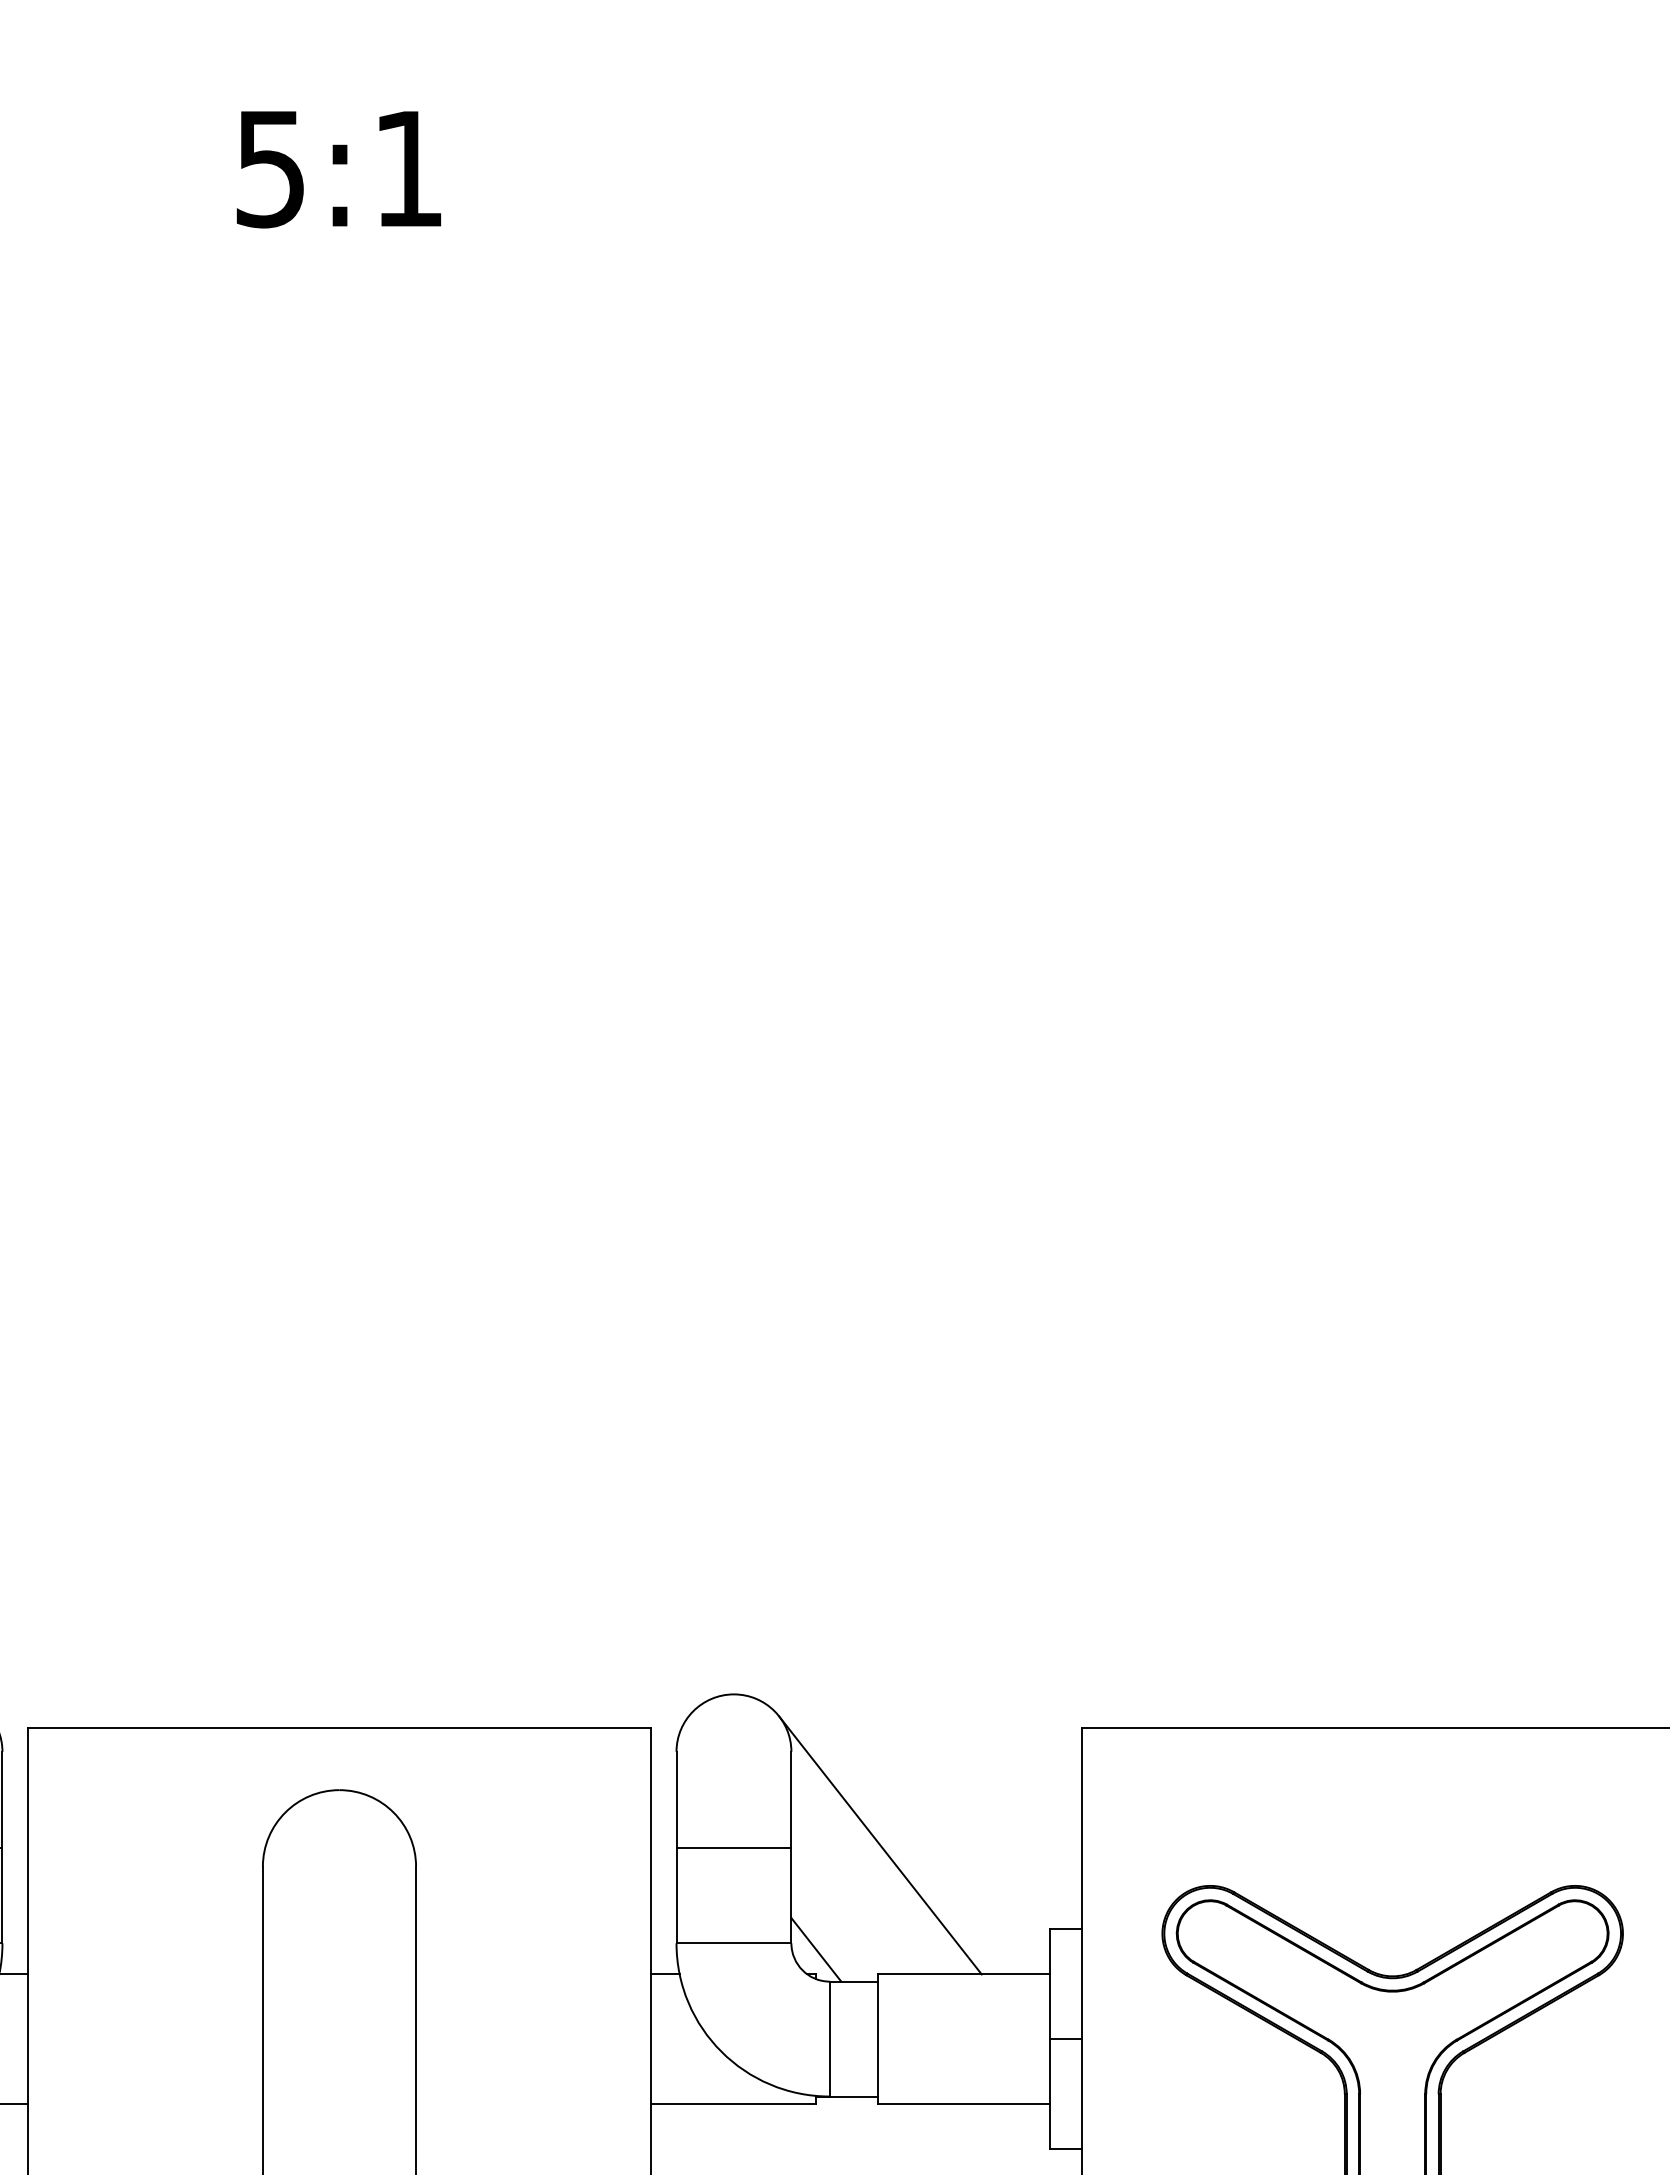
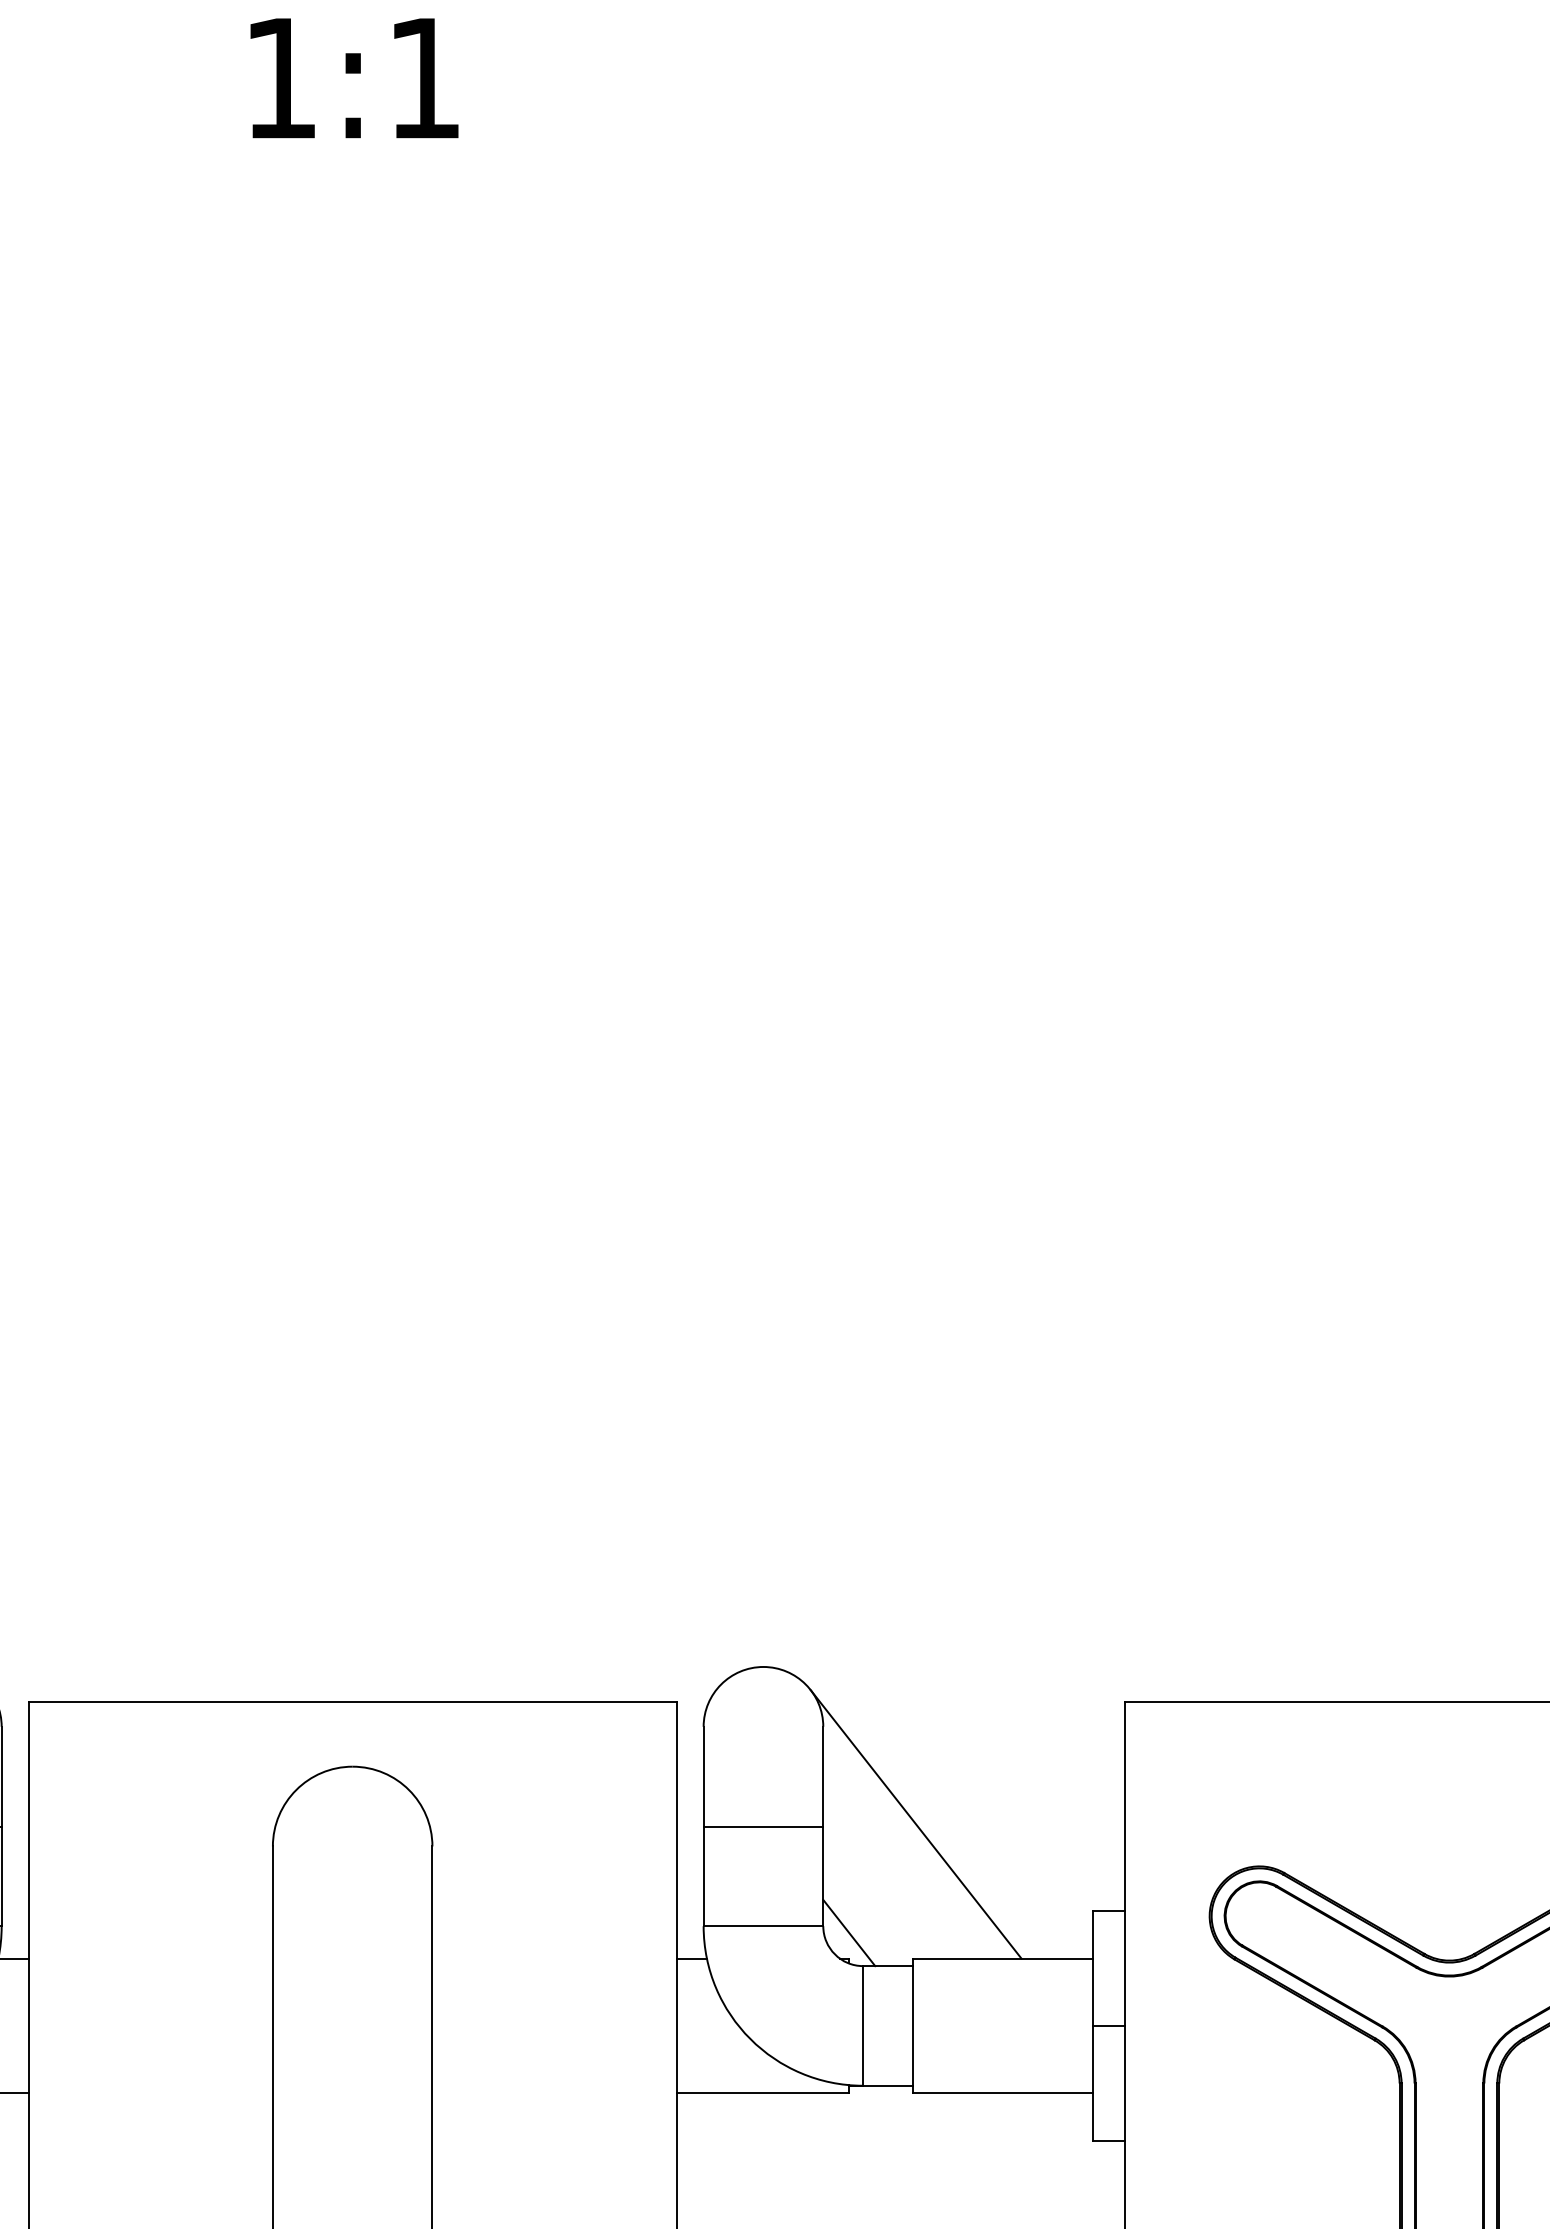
text: (269, 169) -> (279, 78), 5:1 -> 1:1

